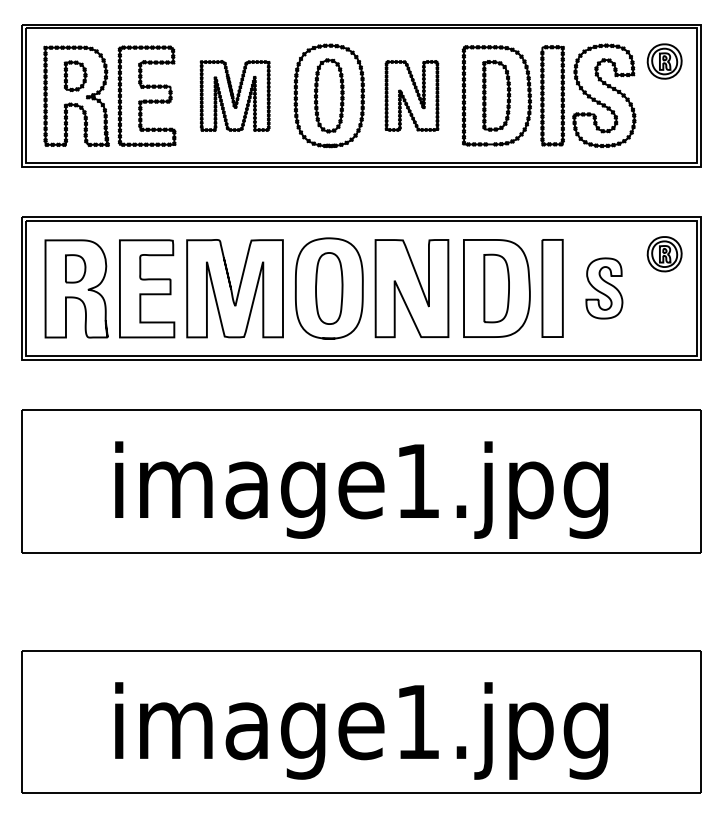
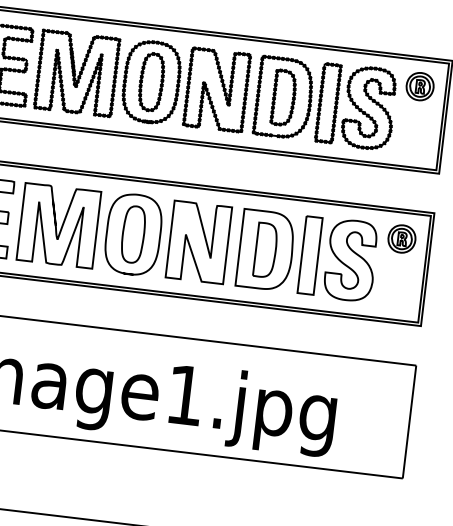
part: (235, 95) -> (77, 73), size x1.43
part: (411, 95) -> (216, 89), size x1.43
part: (604, 288) -> (351, 260), size x1.67

